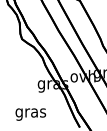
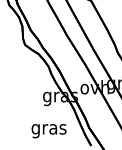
text: (30, 114) -> (48, 131), moved

